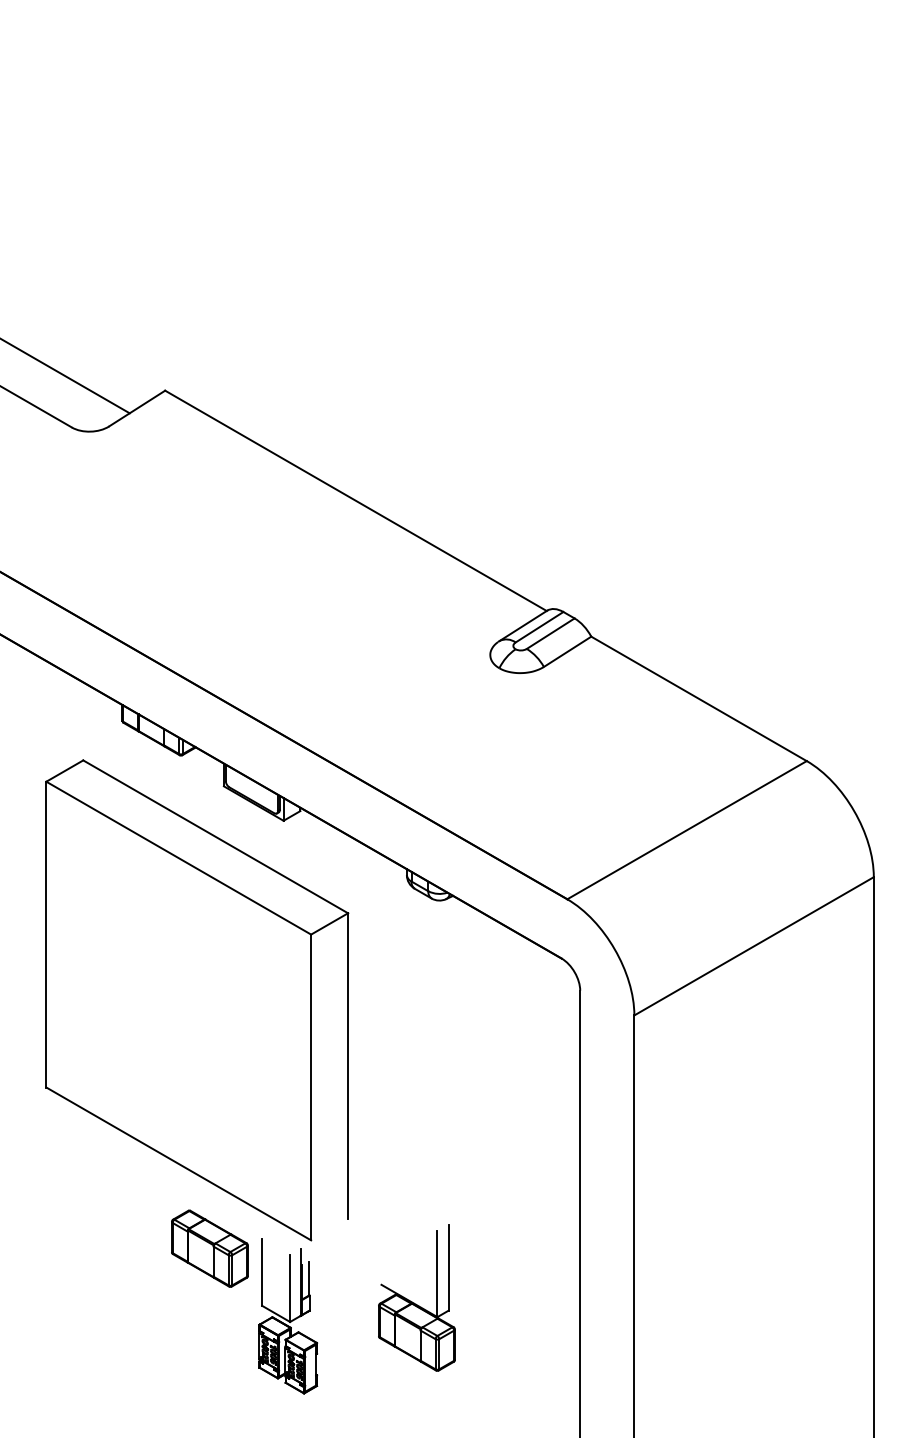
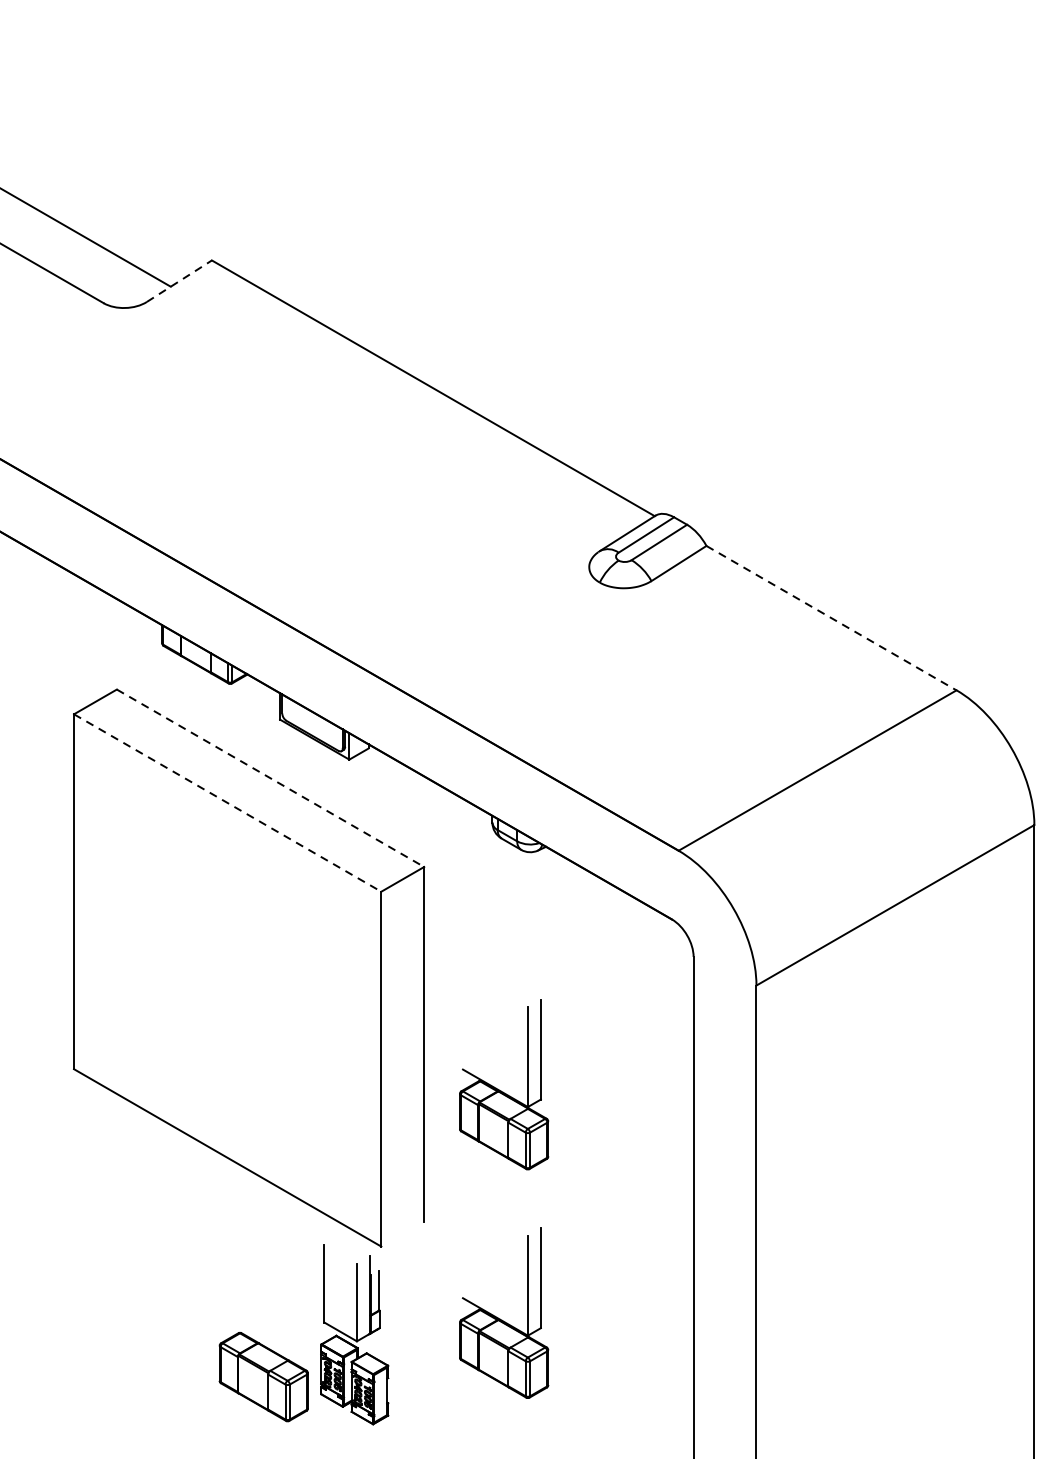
line: (137, 408) -> (179, 281), solid -> dashed
line: (699, 699) -> (832, 618), solid -> dashed
line: (215, 836) -> (270, 777), solid -> dashed
line: (178, 858) -> (227, 803), solid -> dashed
part: (416, 1100) -> (503, 1084), added
part: (209, 1248) -> (263, 1376), moved

